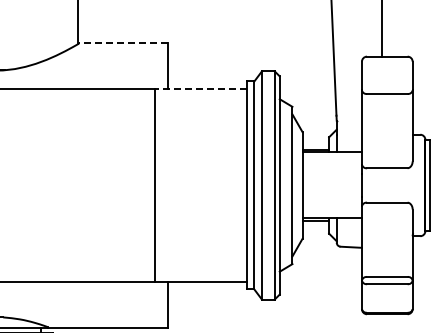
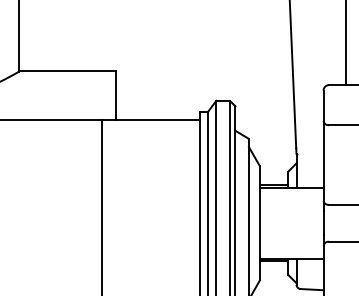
line: (123, 43) -> (67, 70), dashed -> solid
line: (201, 89) -> (151, 120), dashed -> solid

